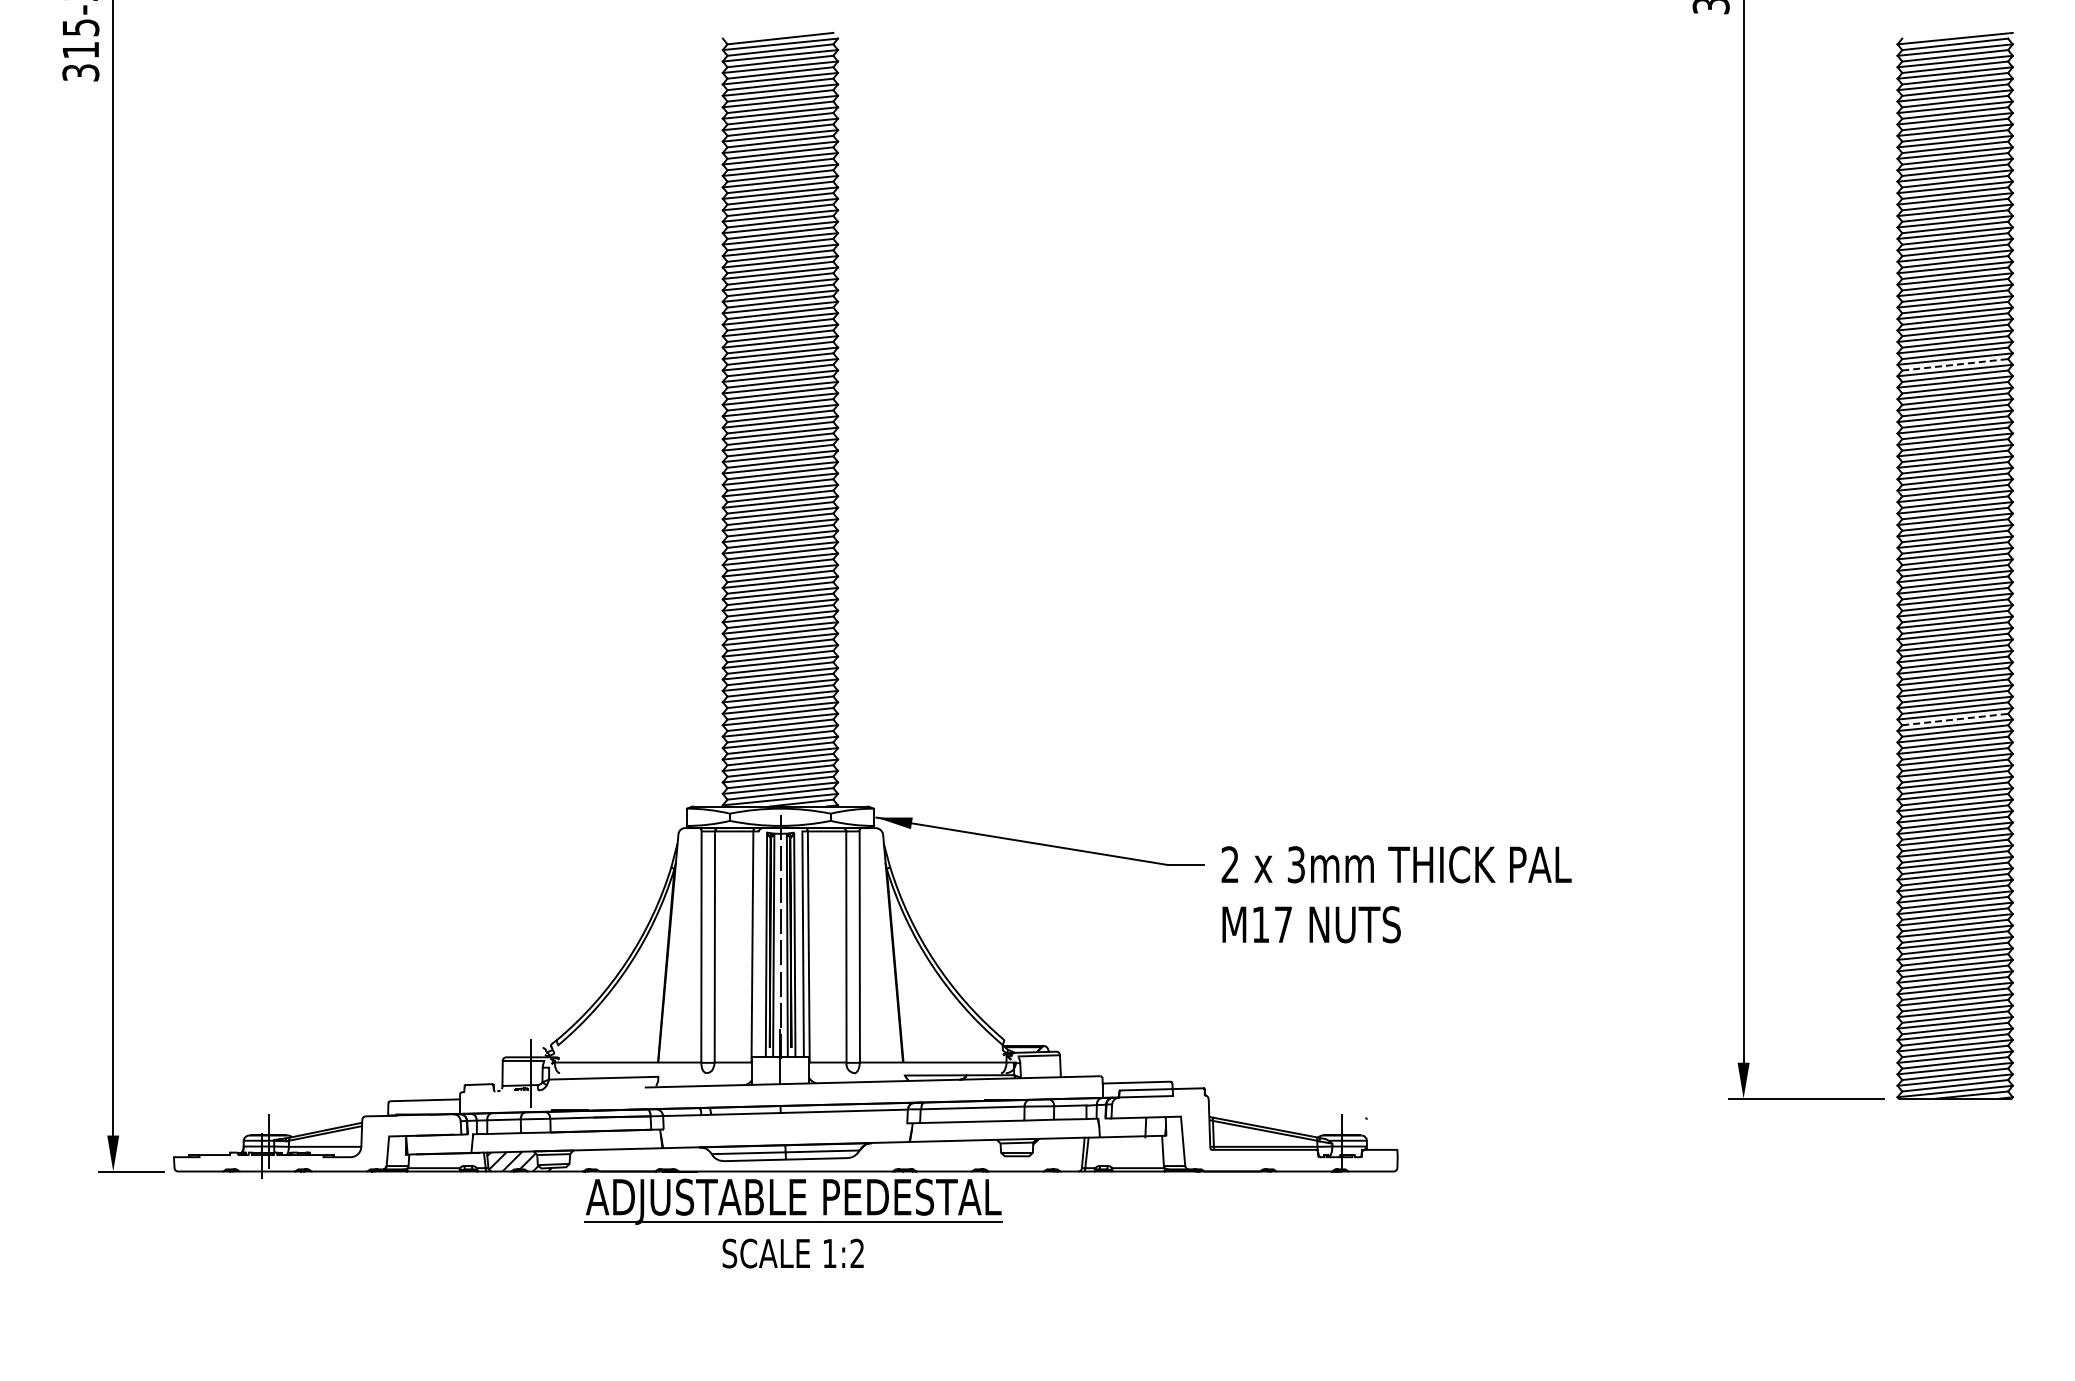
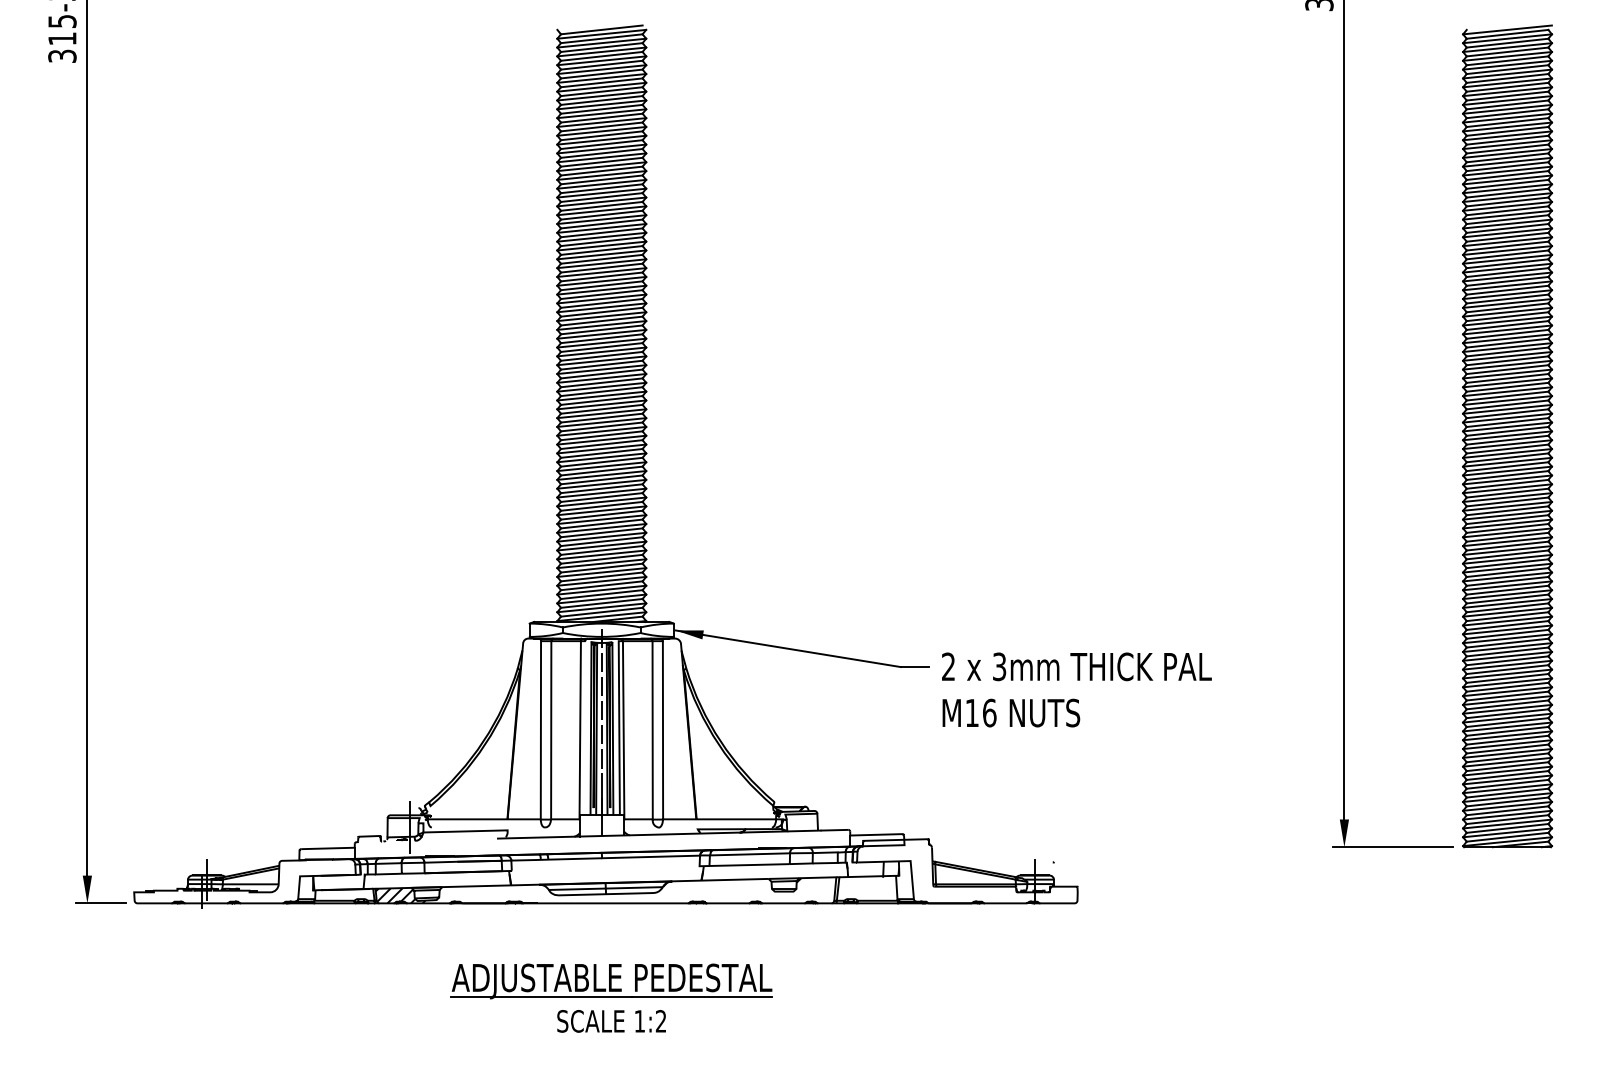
line: (1955, 364) -> (1507, 281), dashed -> solid
line: (1955, 719) -> (1507, 554), dashed -> solid
text: (1283, 924) -> (989, 712), M17 -> M16
part: (793, 1223) -> (611, 998), moved

